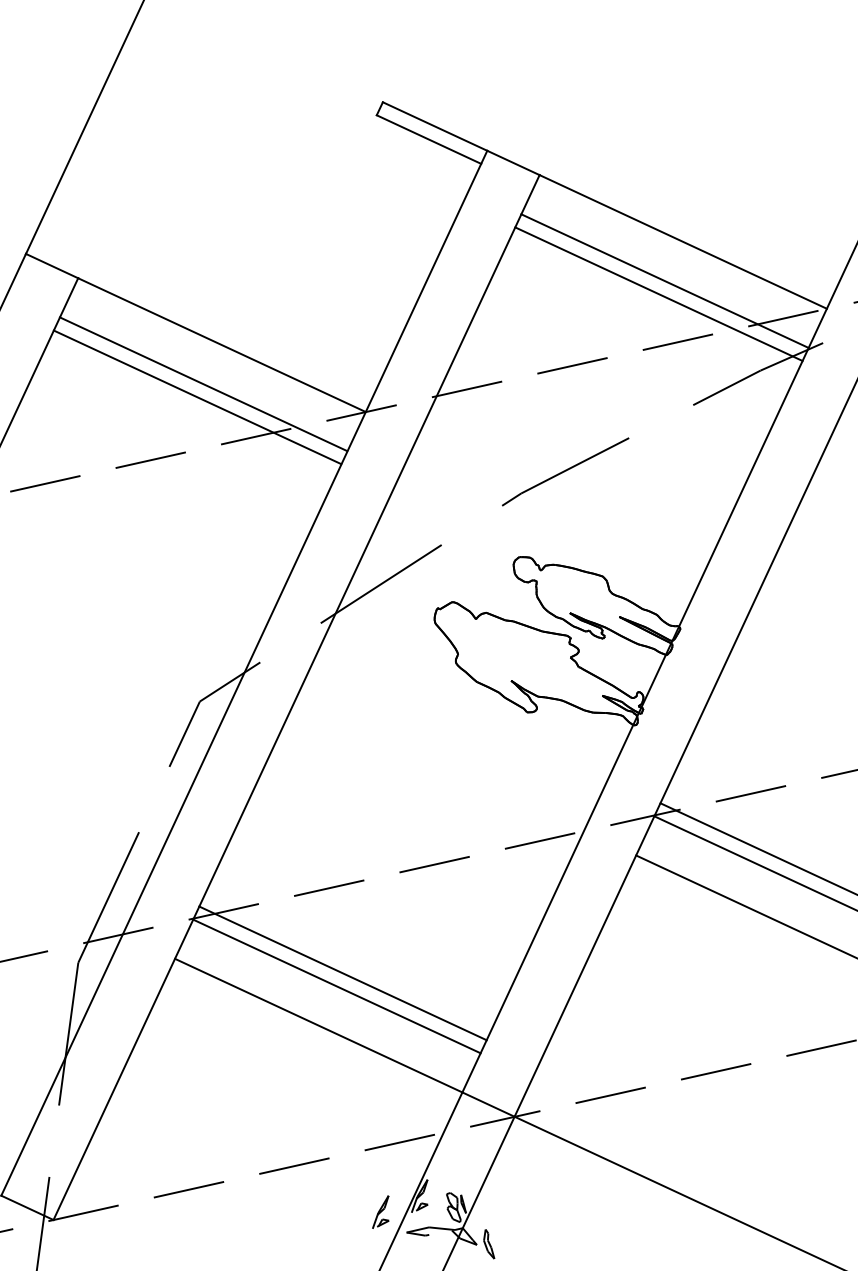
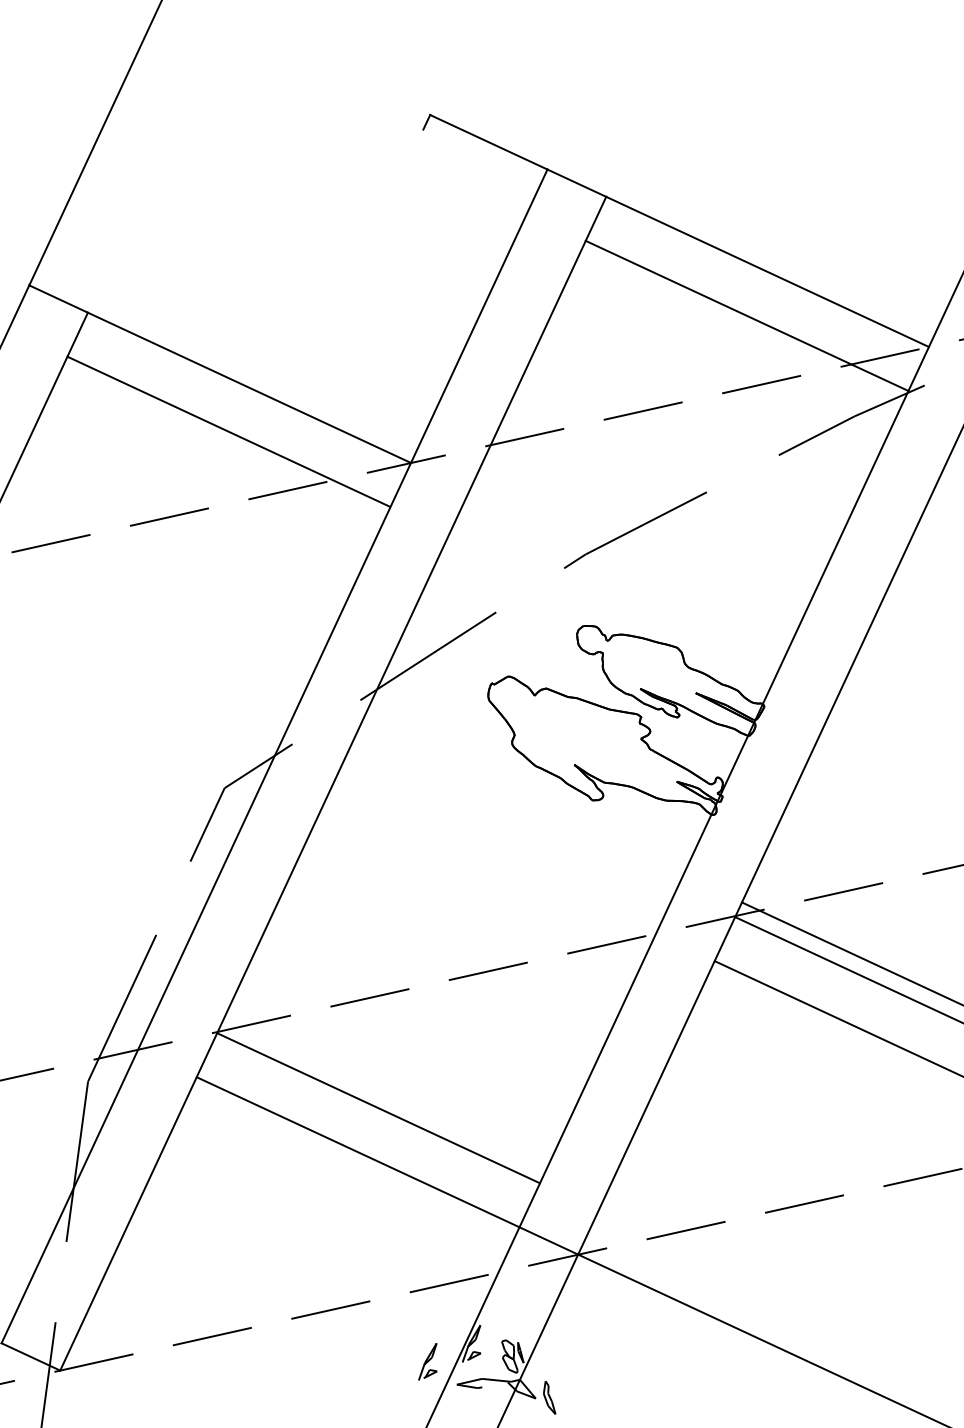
line: (428, 139) -> (481, 156), removed
line: (658, 294) -> (739, 330), removed
line: (197, 397) -> (221, 446), removed
line: (342, 973) -> (384, 1093), removed

